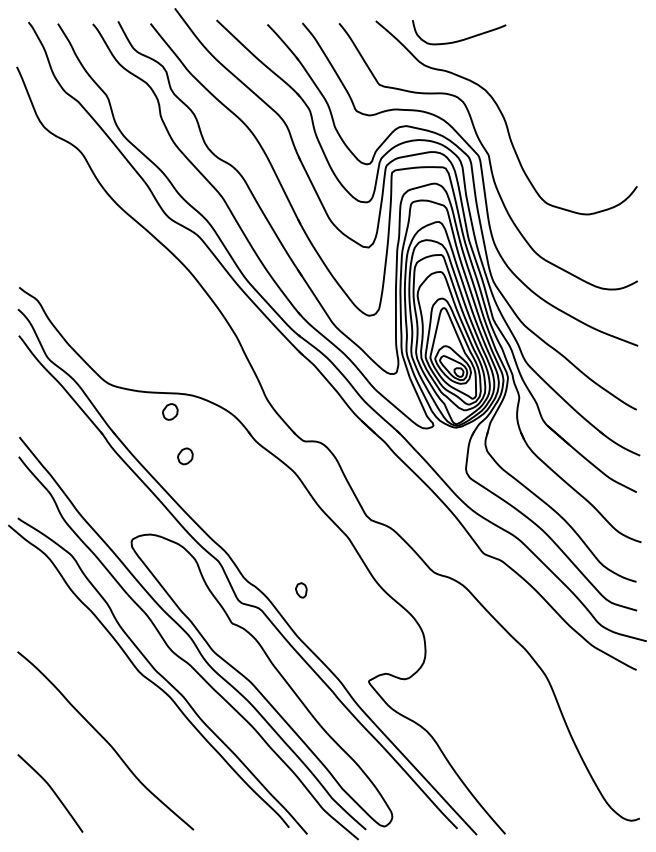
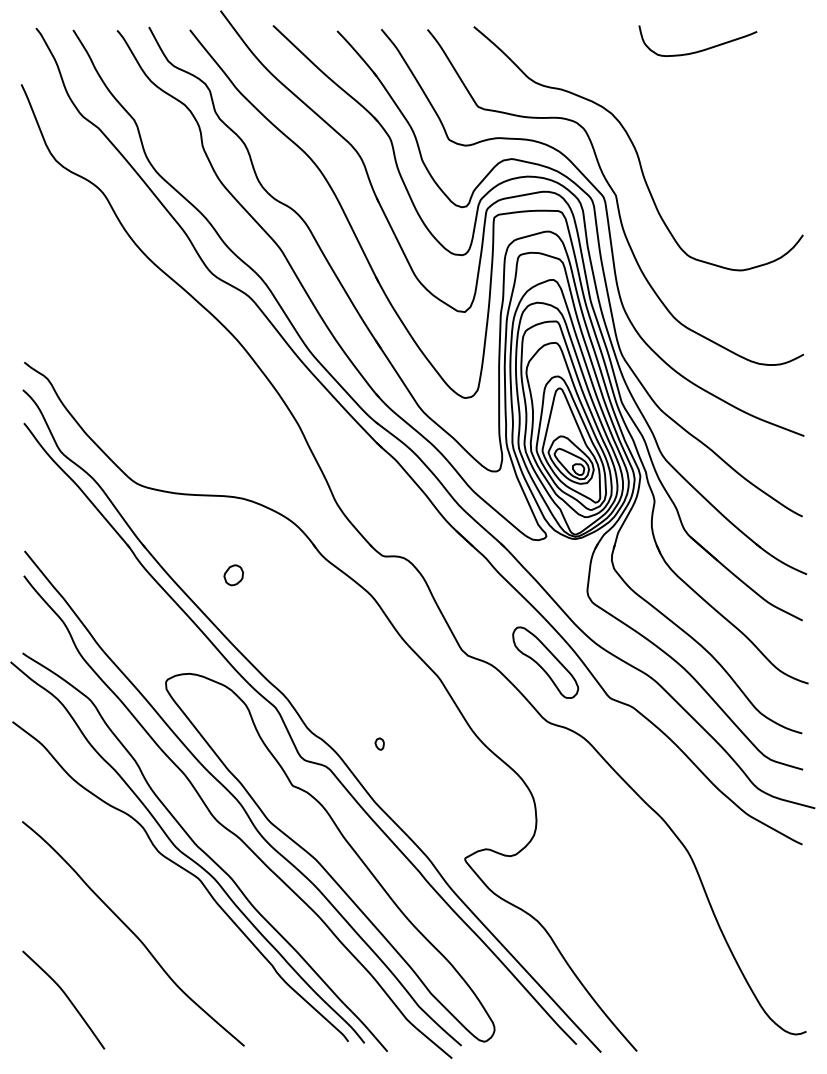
curve: (459, 39) -> (698, 50), moved
part: (170, 412) -> (214, 519), removed
part: (432, 525) -> (545, 662), added
part: (301, 589) -> (379, 743), size x0.62
curve: (147, 691) -> (185, 871), added

